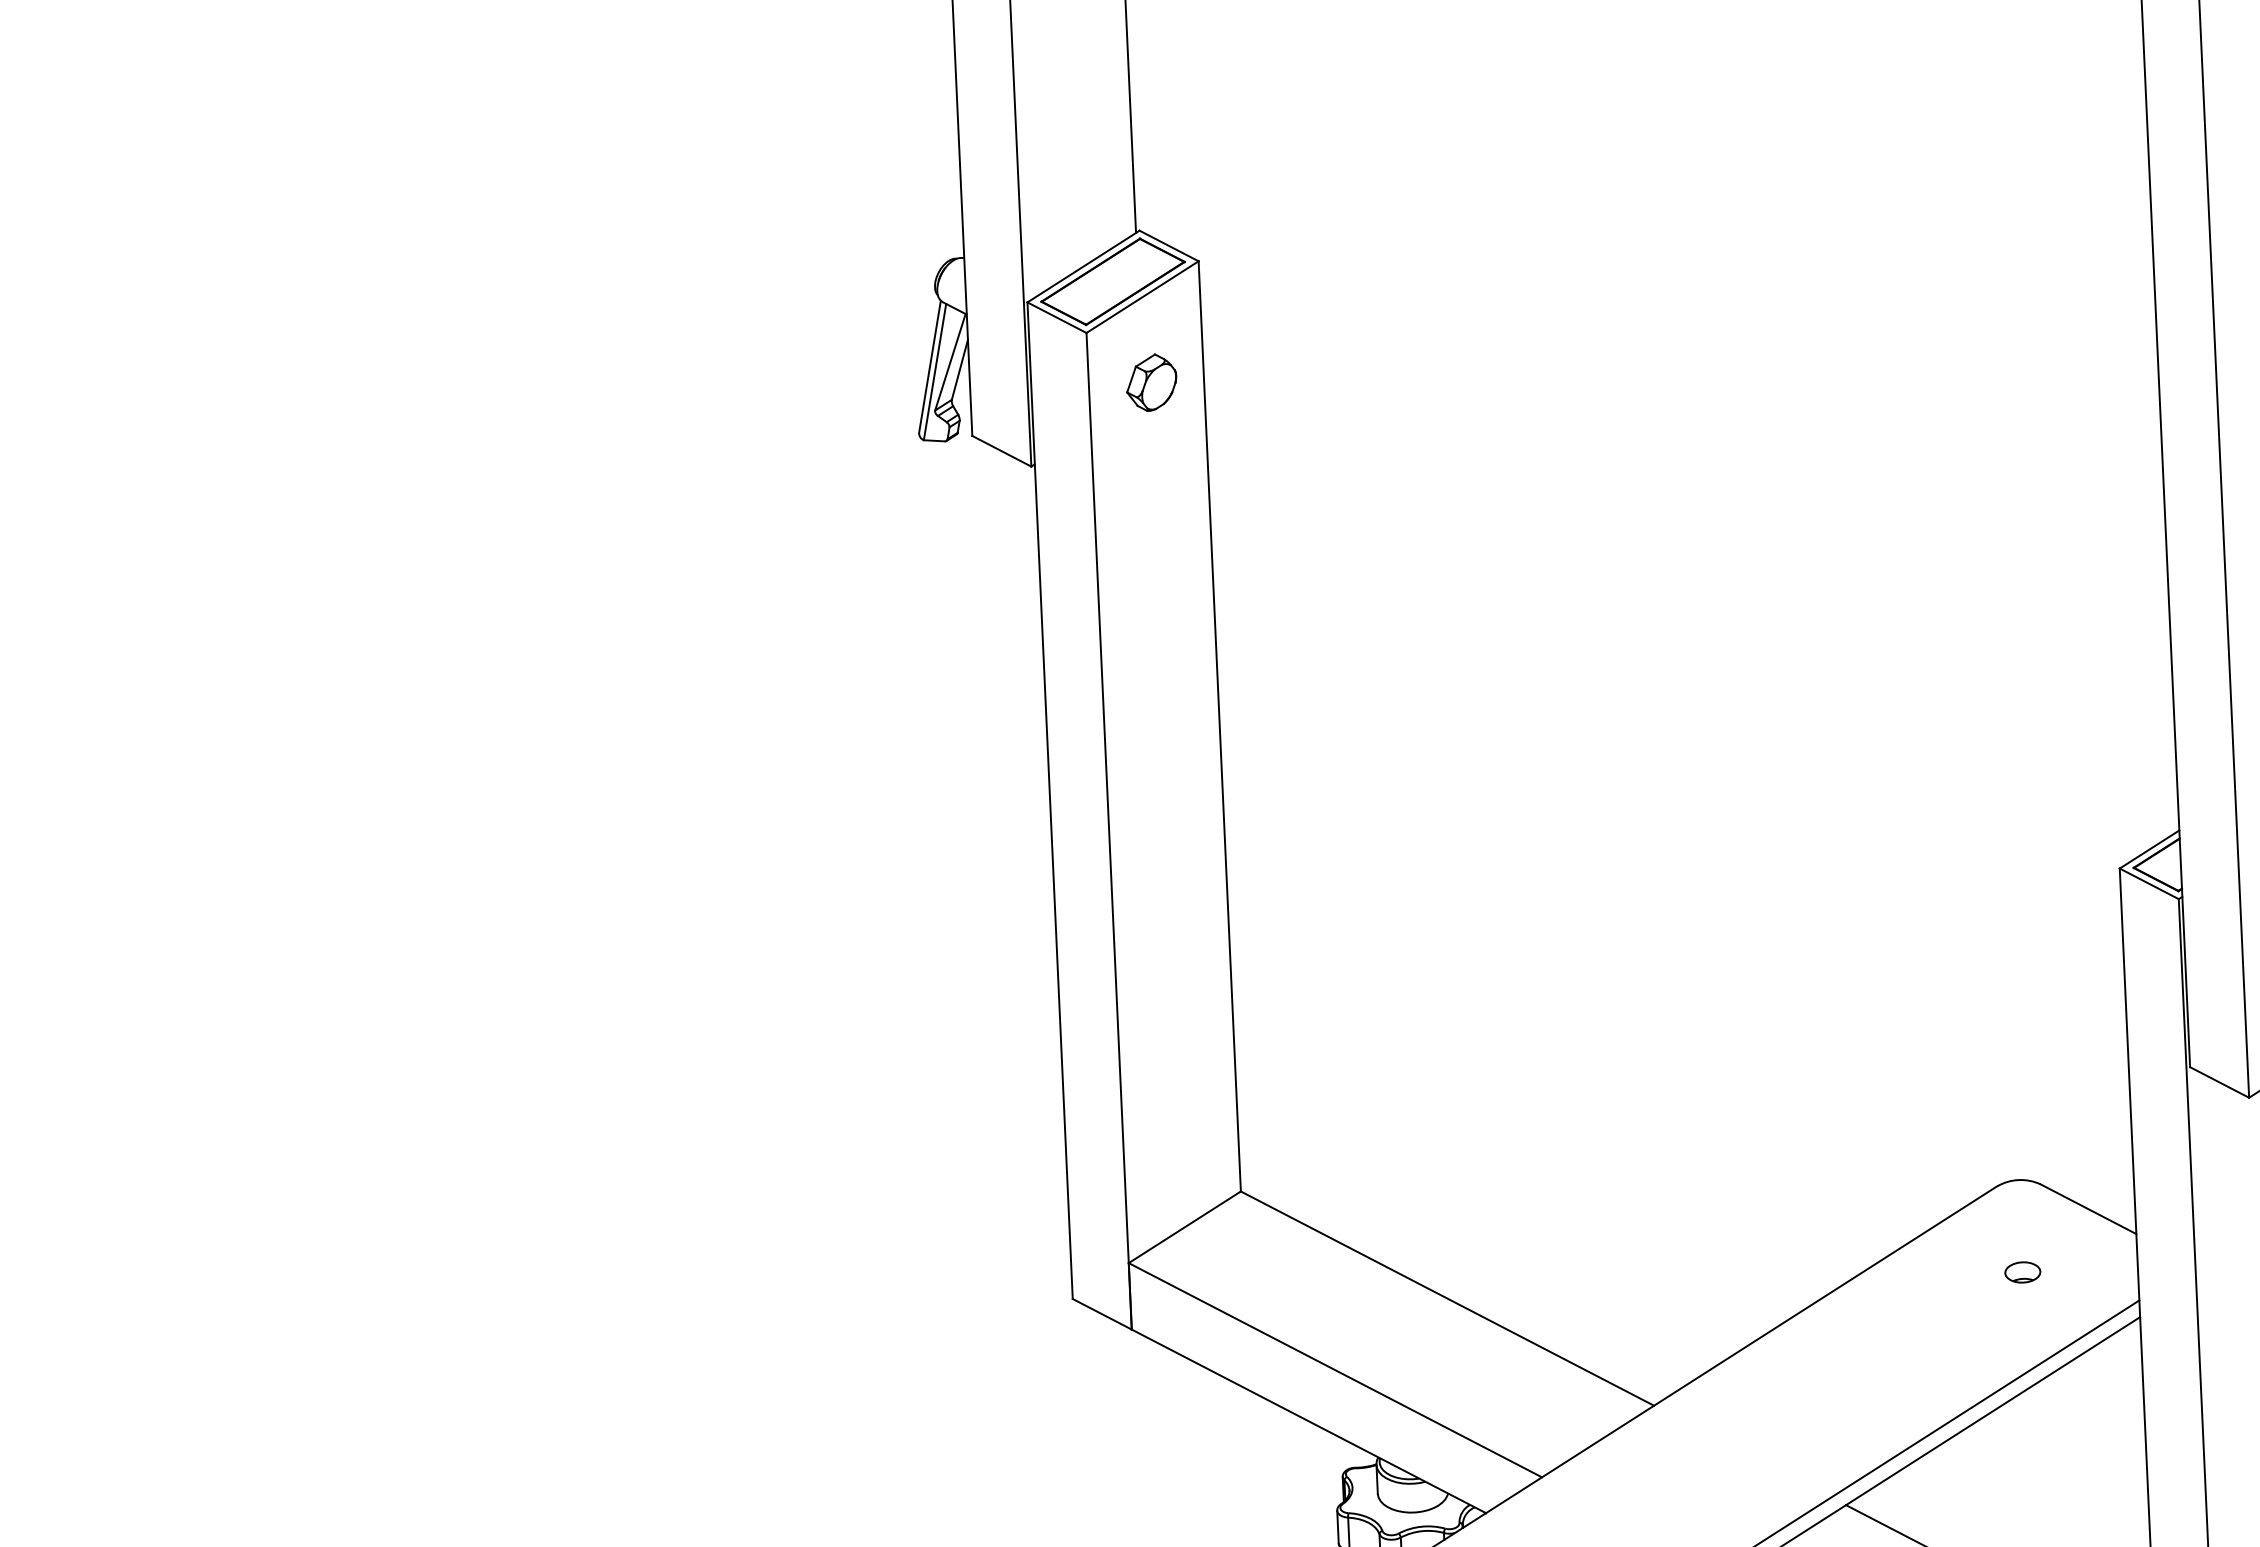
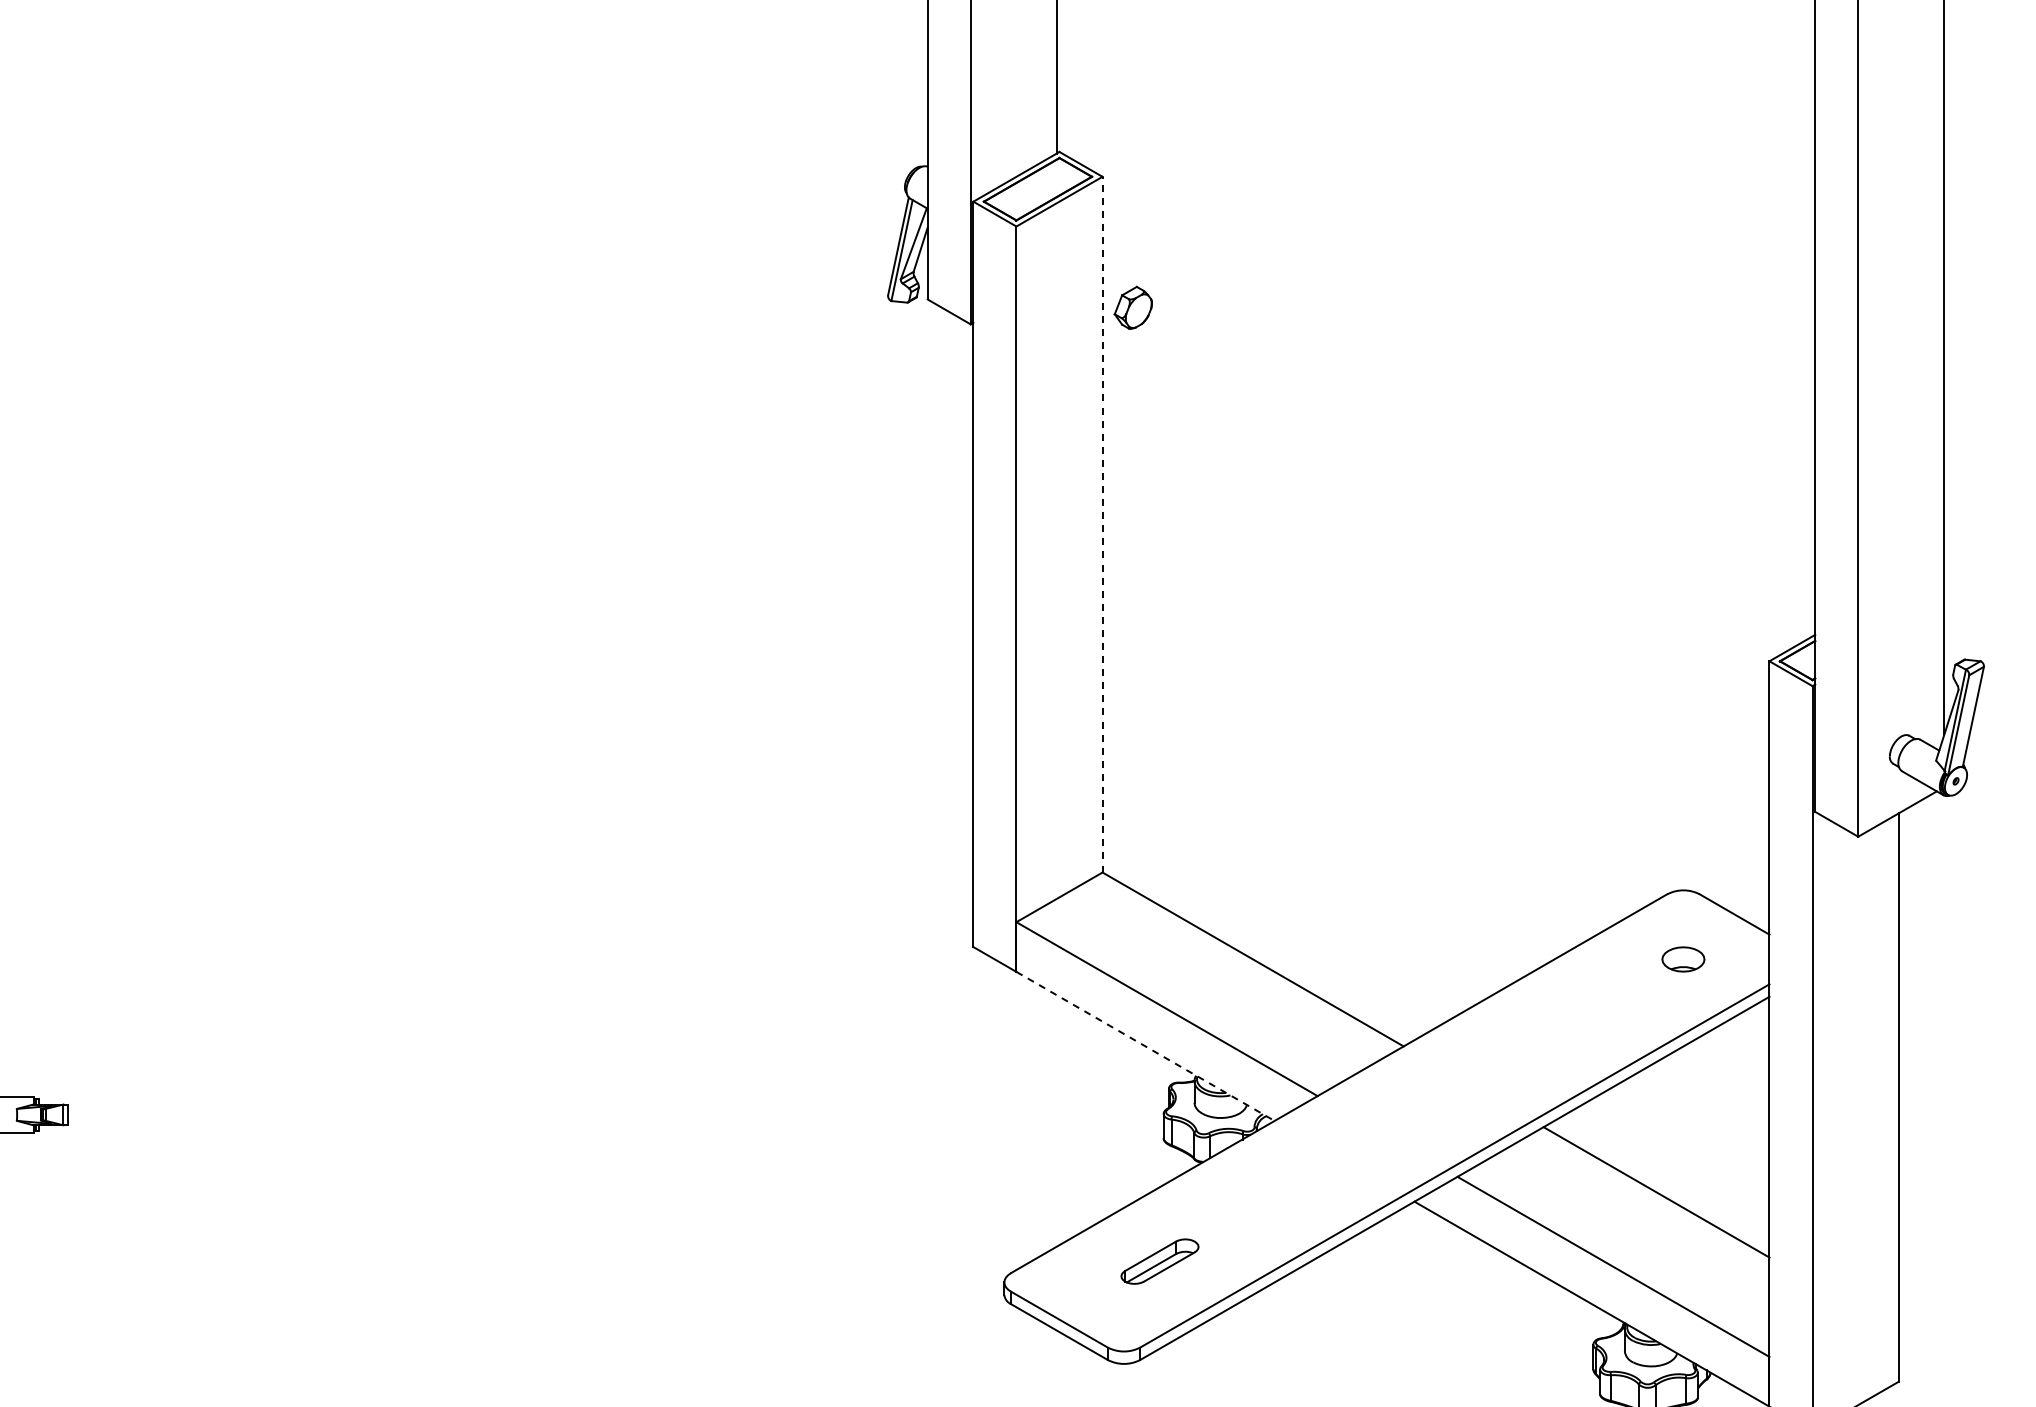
part: (1150, 382) -> (1132, 307), moved
line: (1219, 726) -> (1102, 524), solid -> dashed
part: (2022, 1272) -> (1683, 959), size x1.6
line: (1308, 1421) -> (1145, 1046), solid -> dashed

